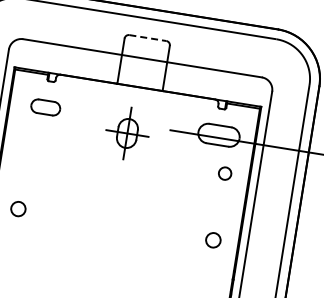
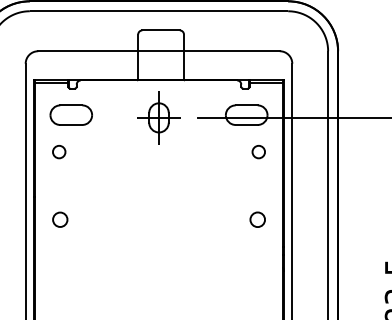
line: (148, 38) -> (161, 30), dashed -> solid
part: (45, 106) -> (70, 114), size x1.43
part: (127, 133) -> (158, 117), moved
circle: (28, 142) -> (59, 152), added

